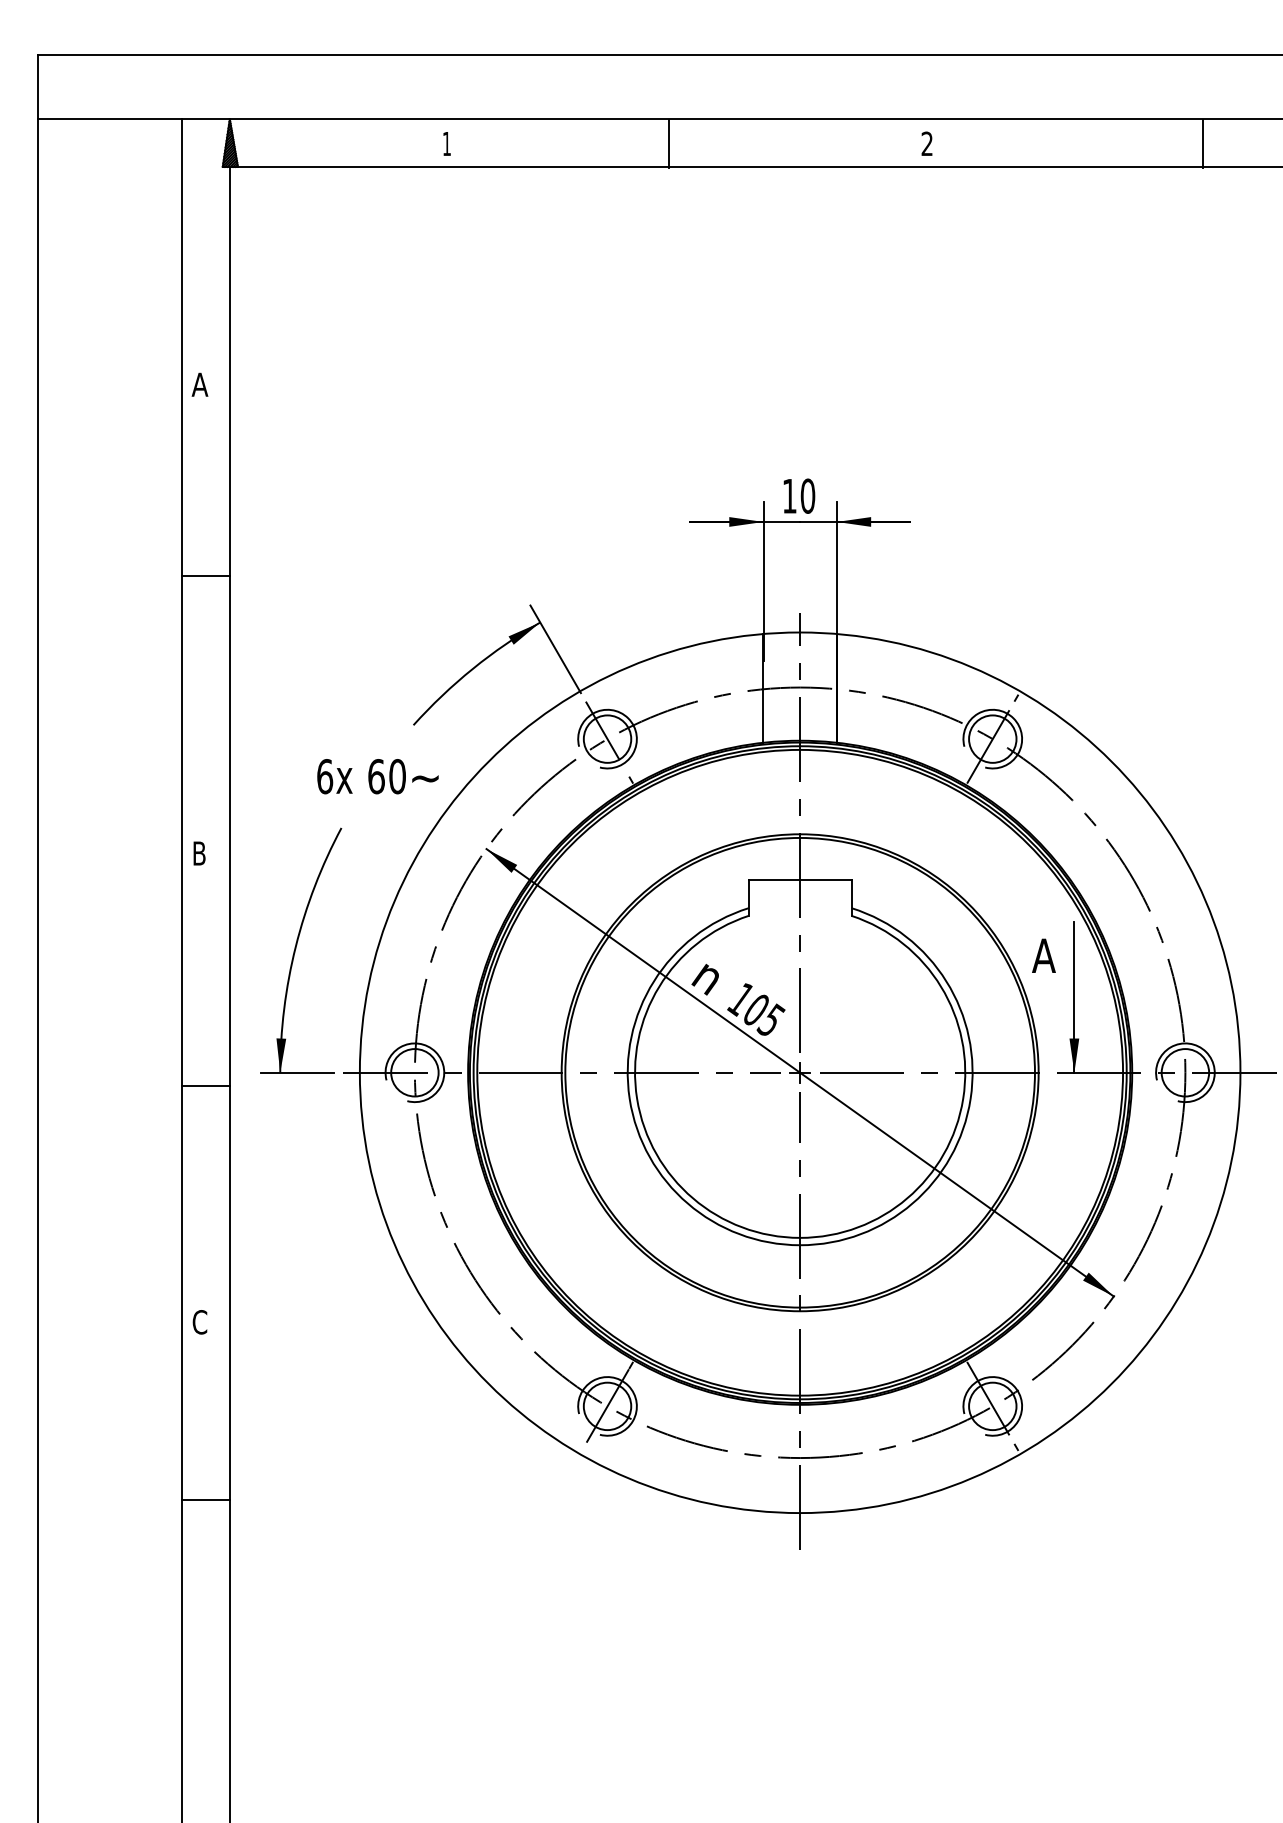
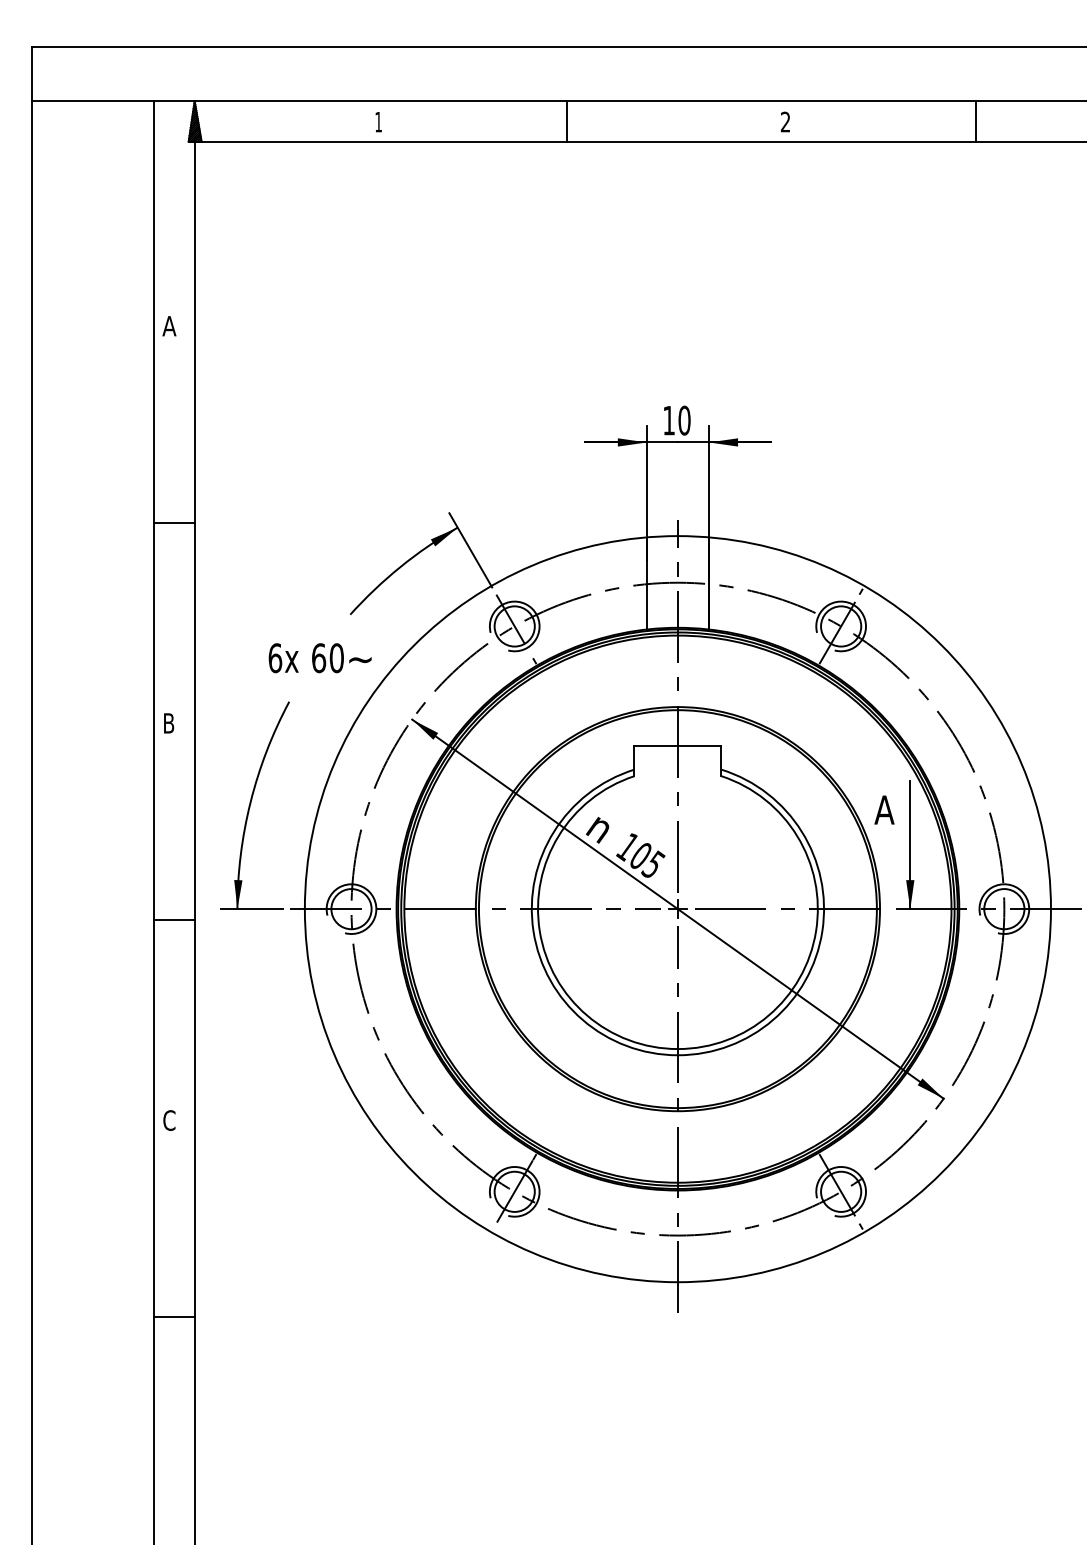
line: (1203, 143) -> (976, 121), moved
line: (205, 575) -> (174, 522), moved
line: (205, 1500) -> (174, 1317), moved

